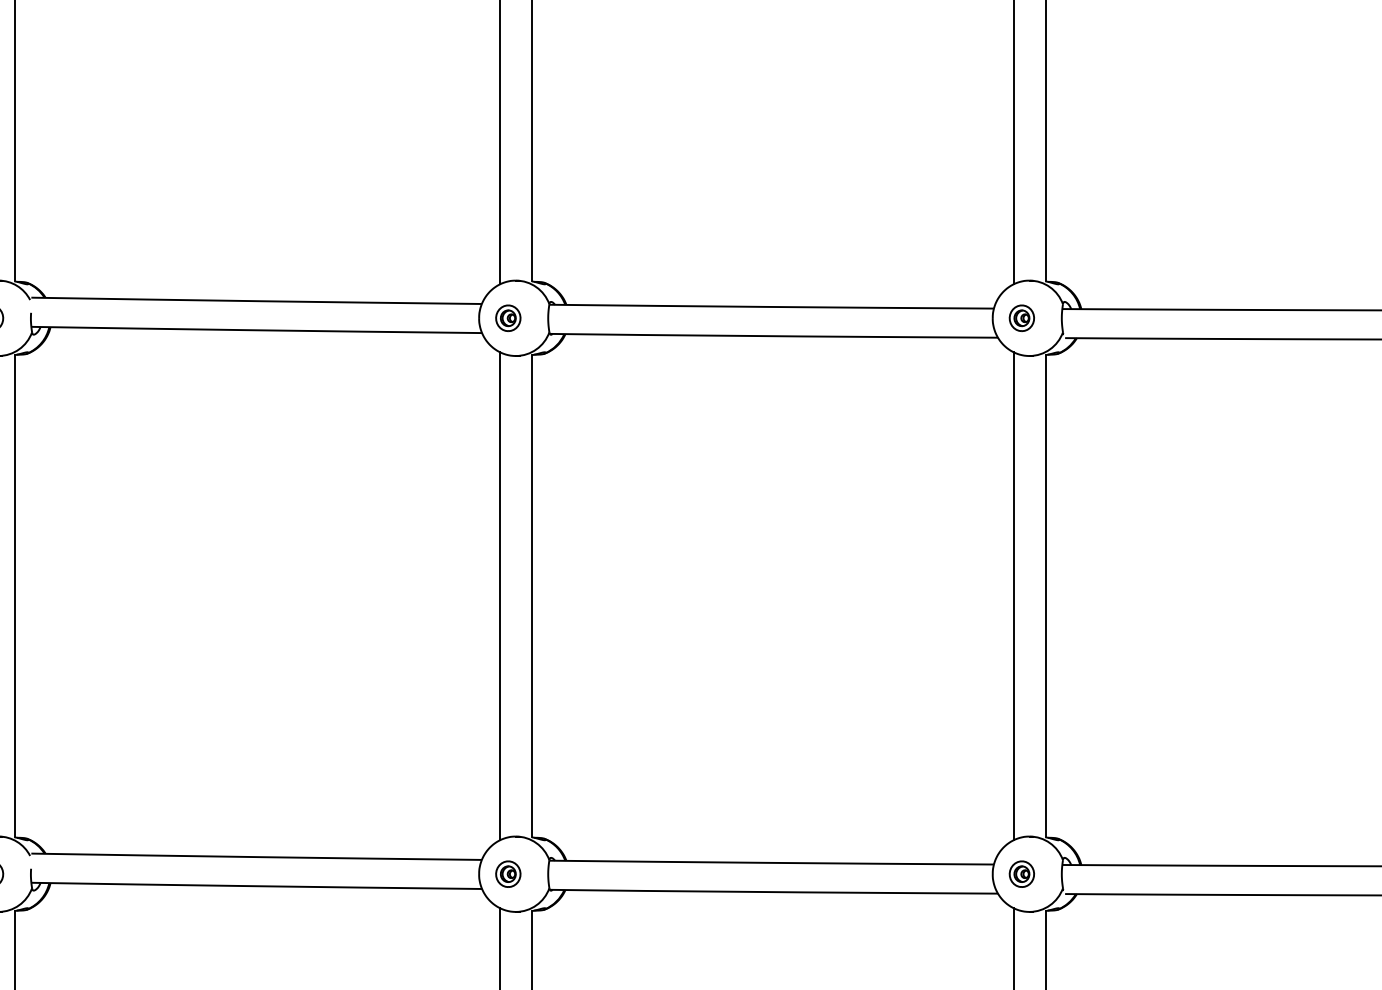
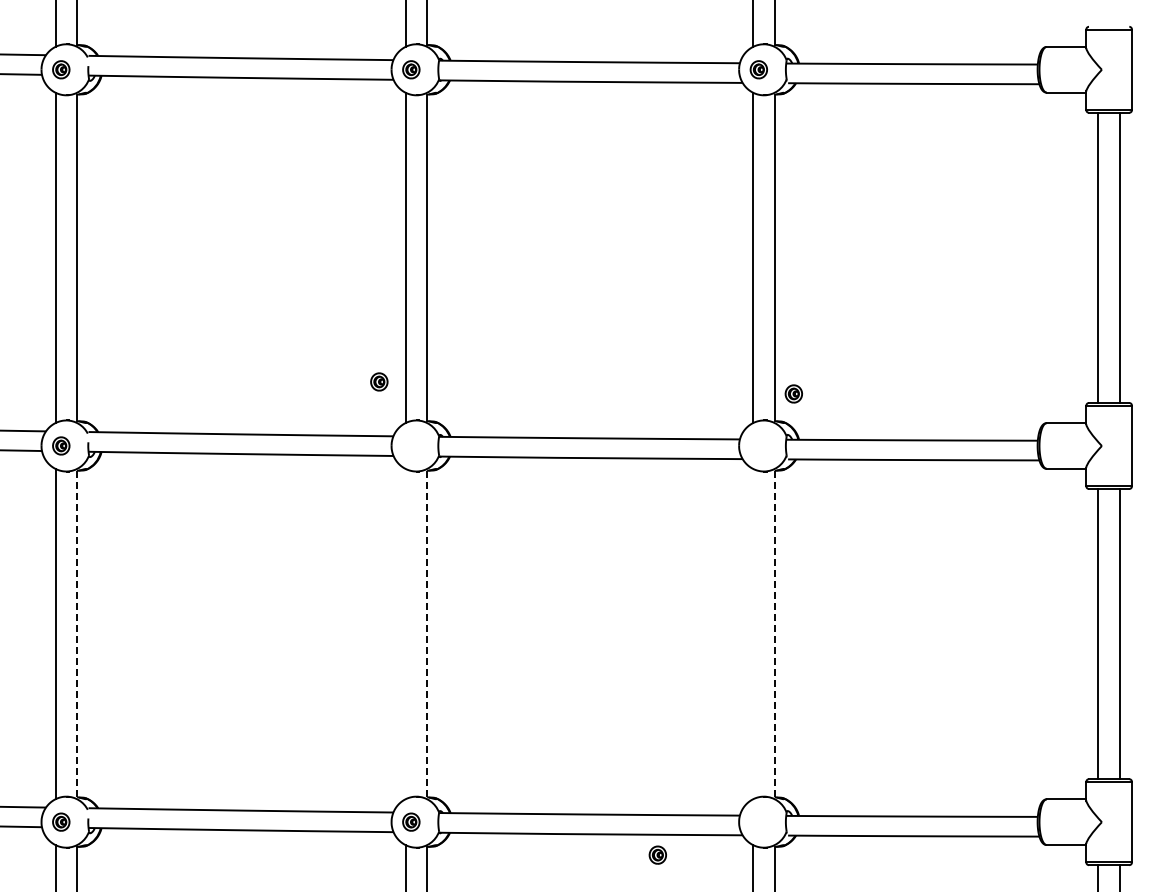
part: (508, 317) -> (379, 381), moved
part: (1021, 317) -> (793, 393), moved
line: (14, 595) -> (77, 633), solid -> dashed
line: (532, 595) -> (427, 633), solid -> dashed
line: (1045, 595) -> (774, 633), solid -> dashed
line: (499, 596) -> (405, 634), removed
line: (1013, 596) -> (753, 634), removed
part: (1021, 873) -> (657, 854), moved

